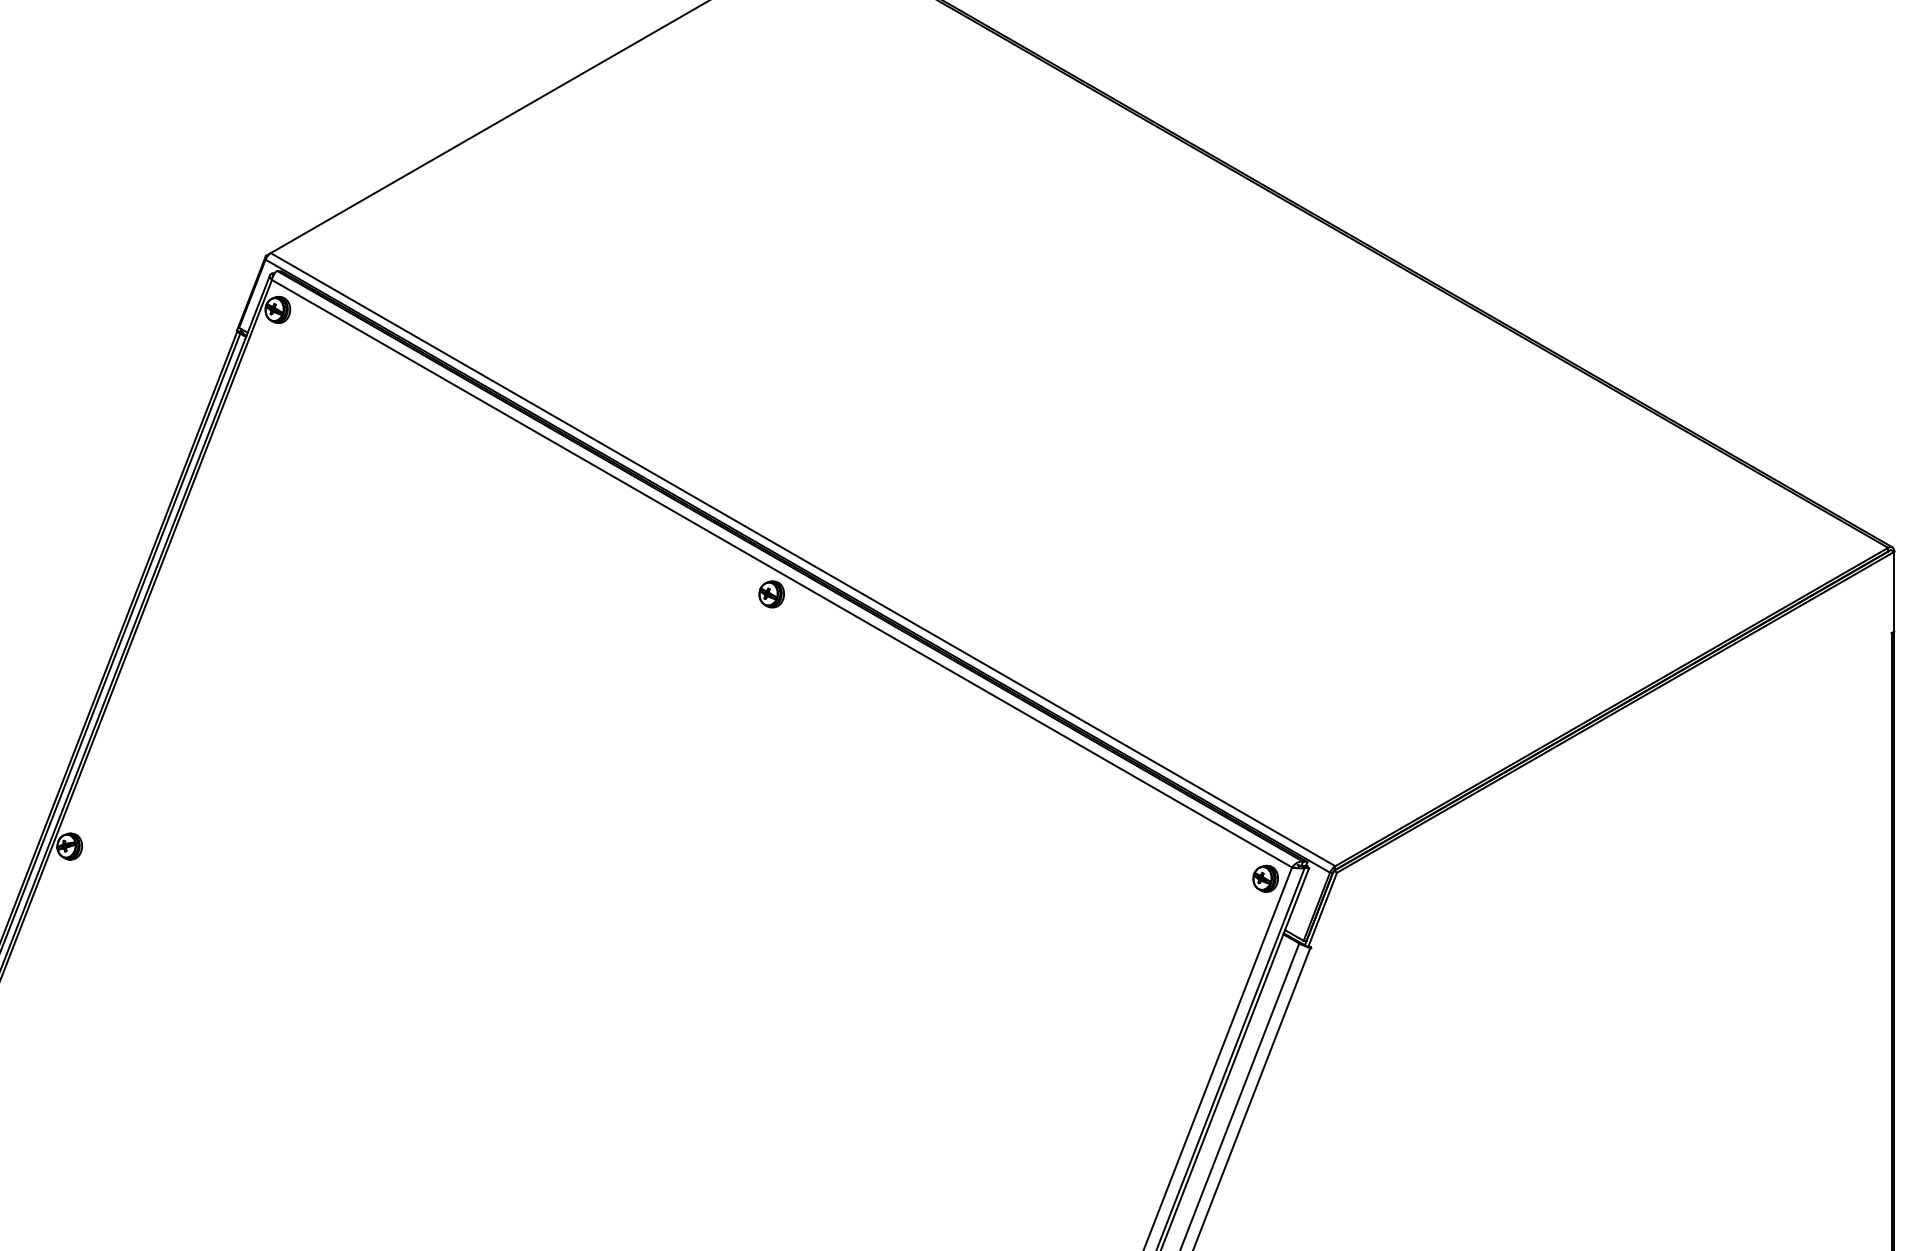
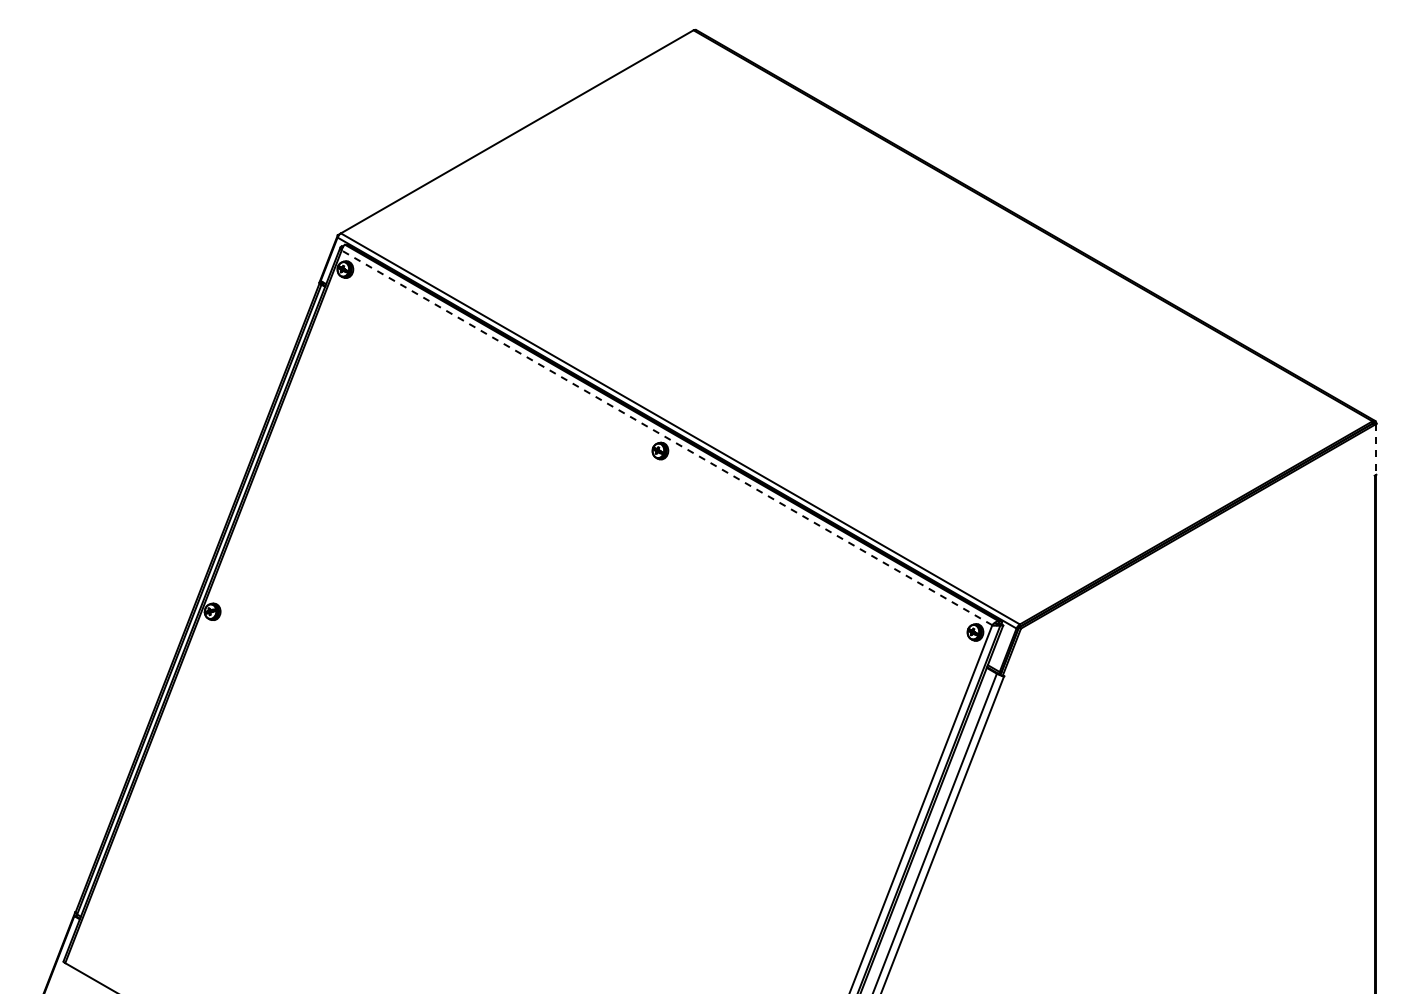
line: (781, 573) -> (666, 437), solid -> dashed
line: (1894, 591) -> (1376, 449), solid -> dashed

